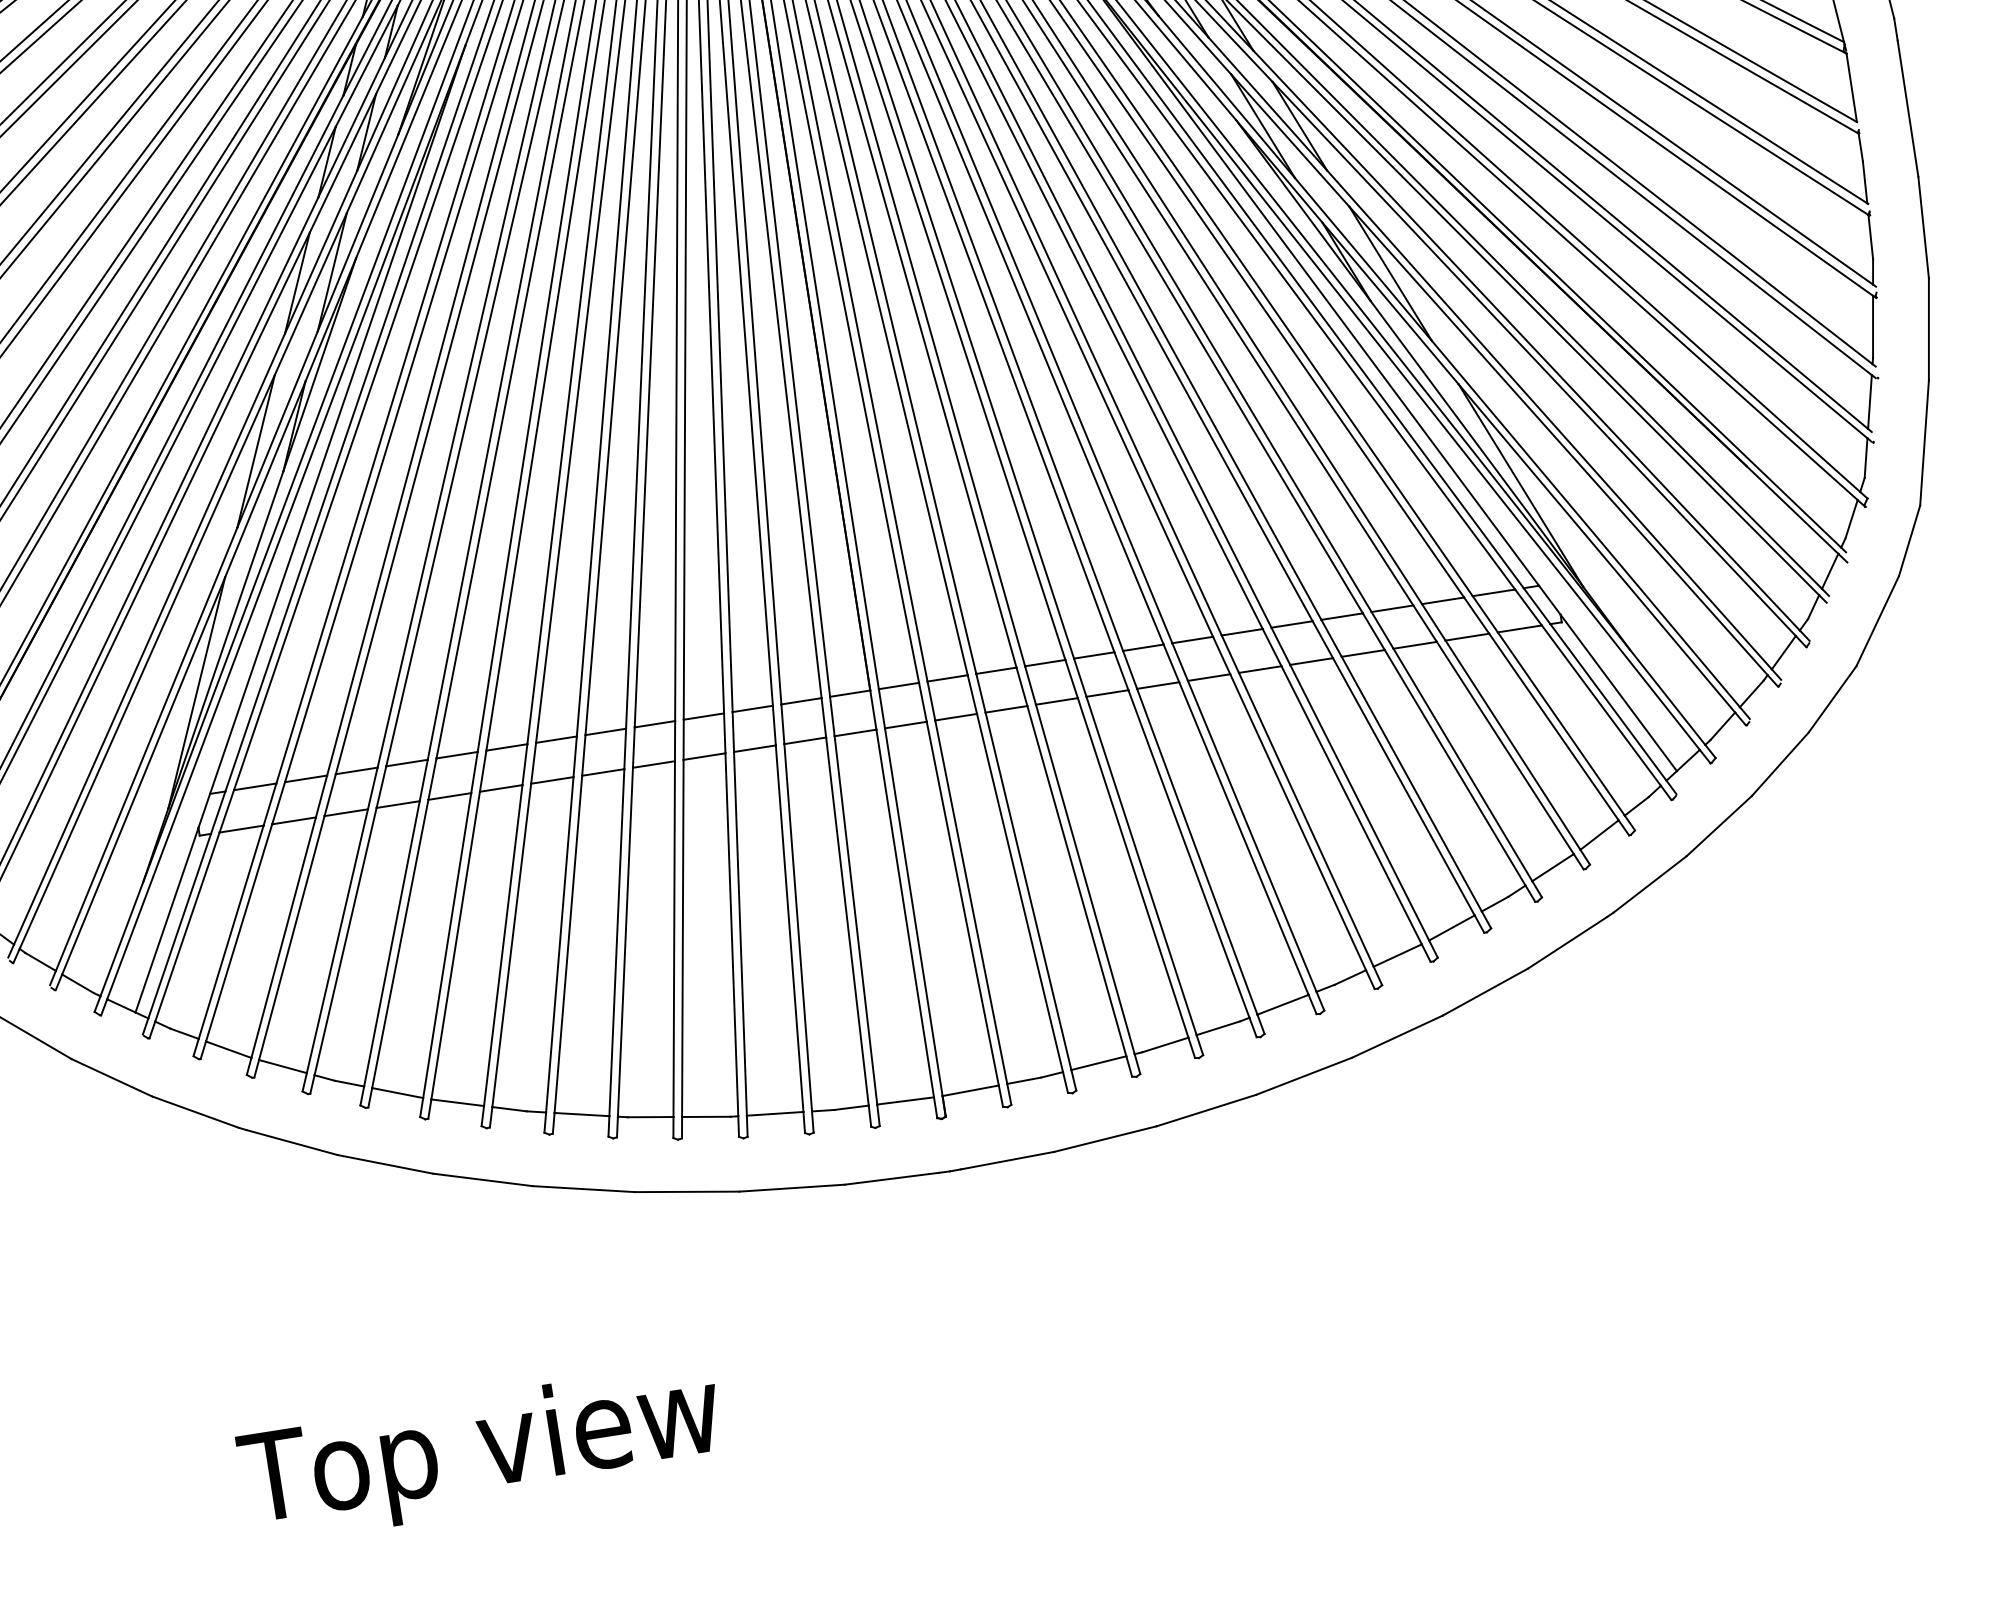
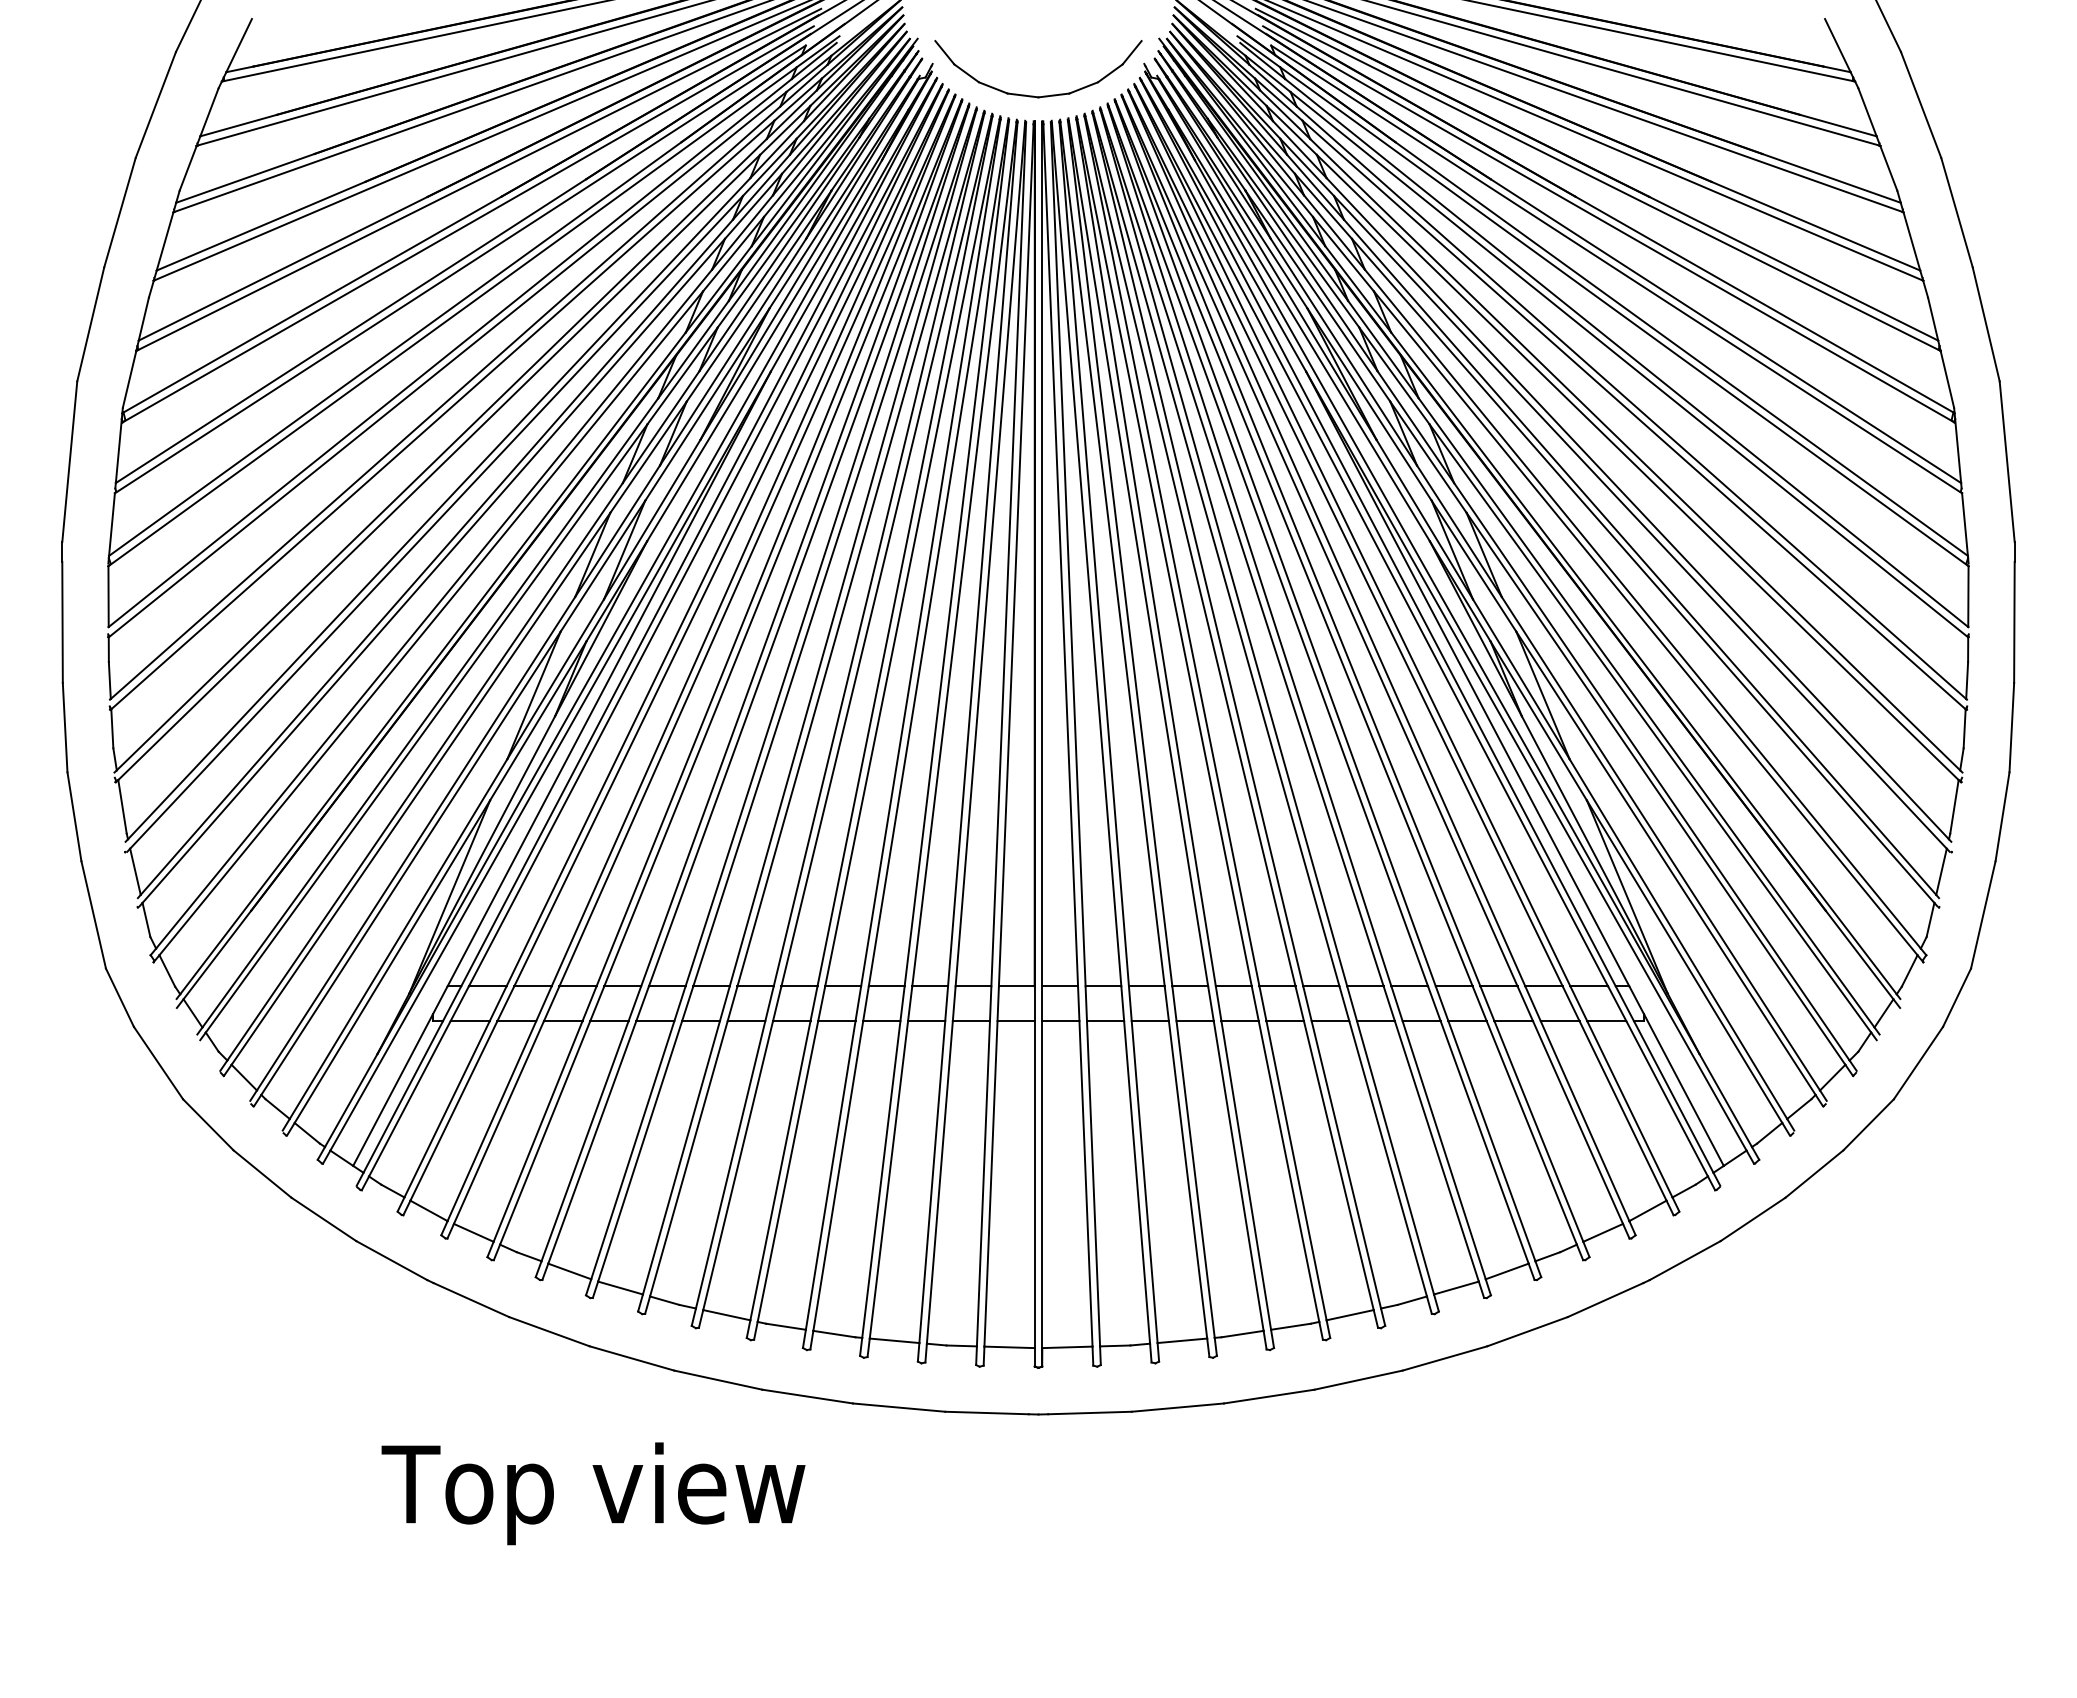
text: (481, 1453) -> (593, 1493), moved

